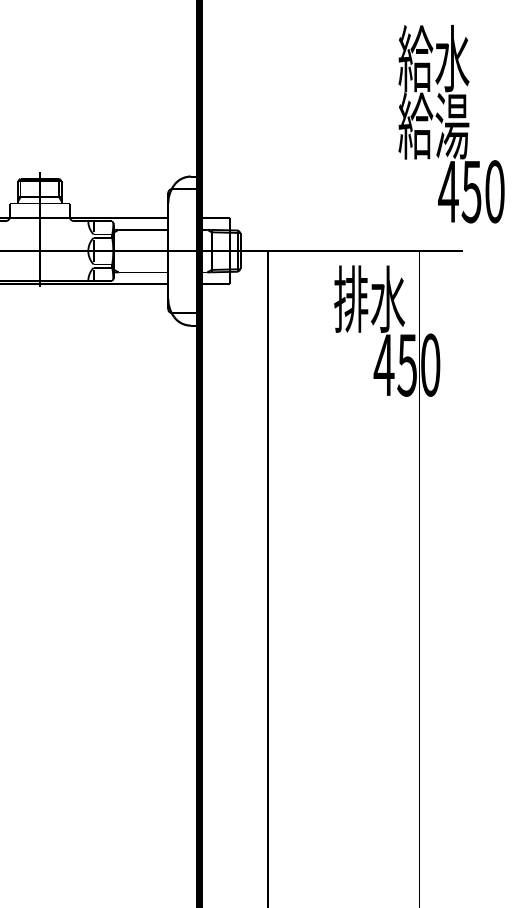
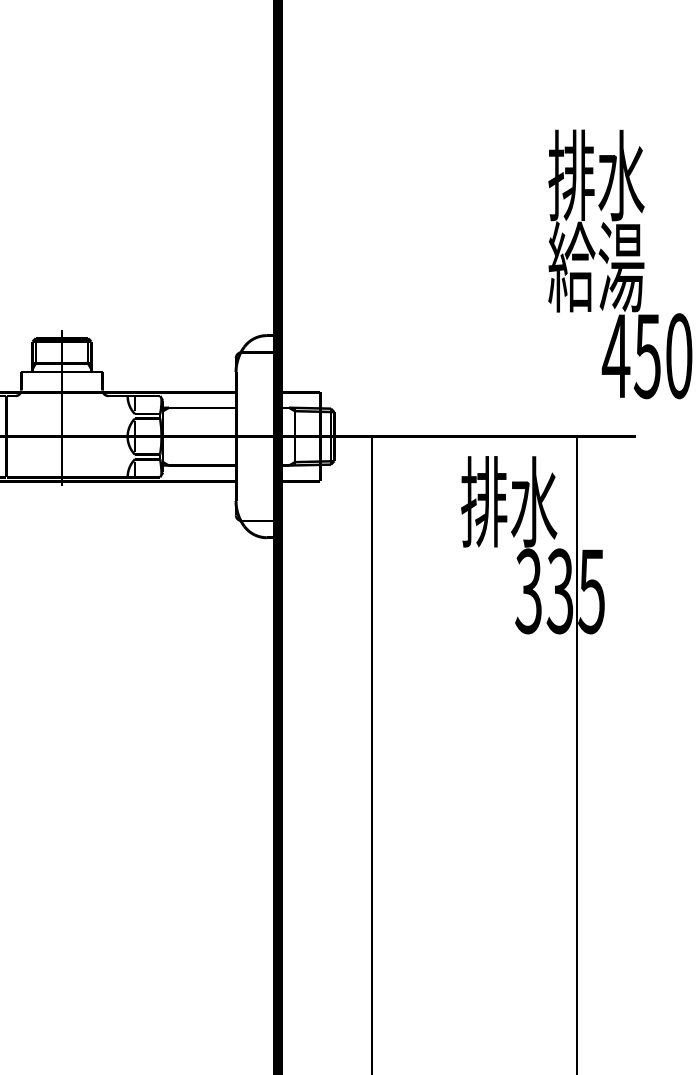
text: (415, 58) -> (571, 175), 給水 -> 排水
text: (406, 364) -> (559, 590), 450 -> 335

